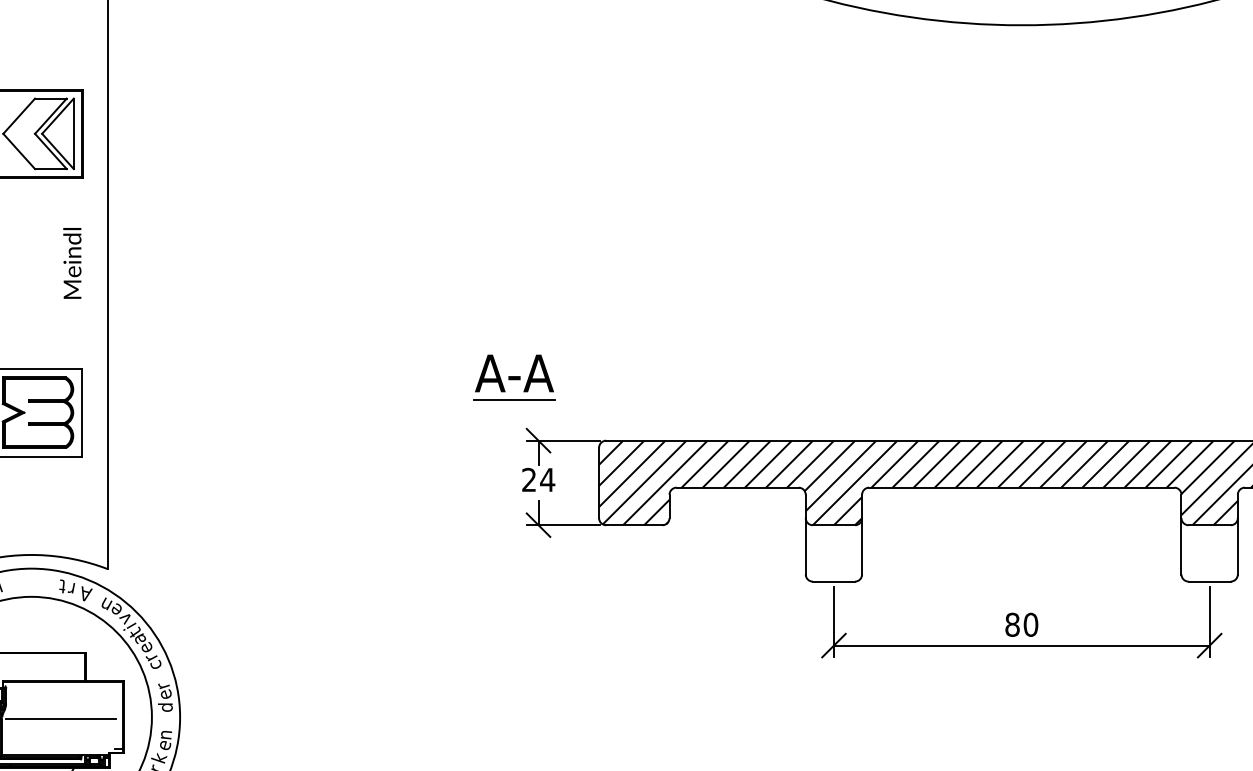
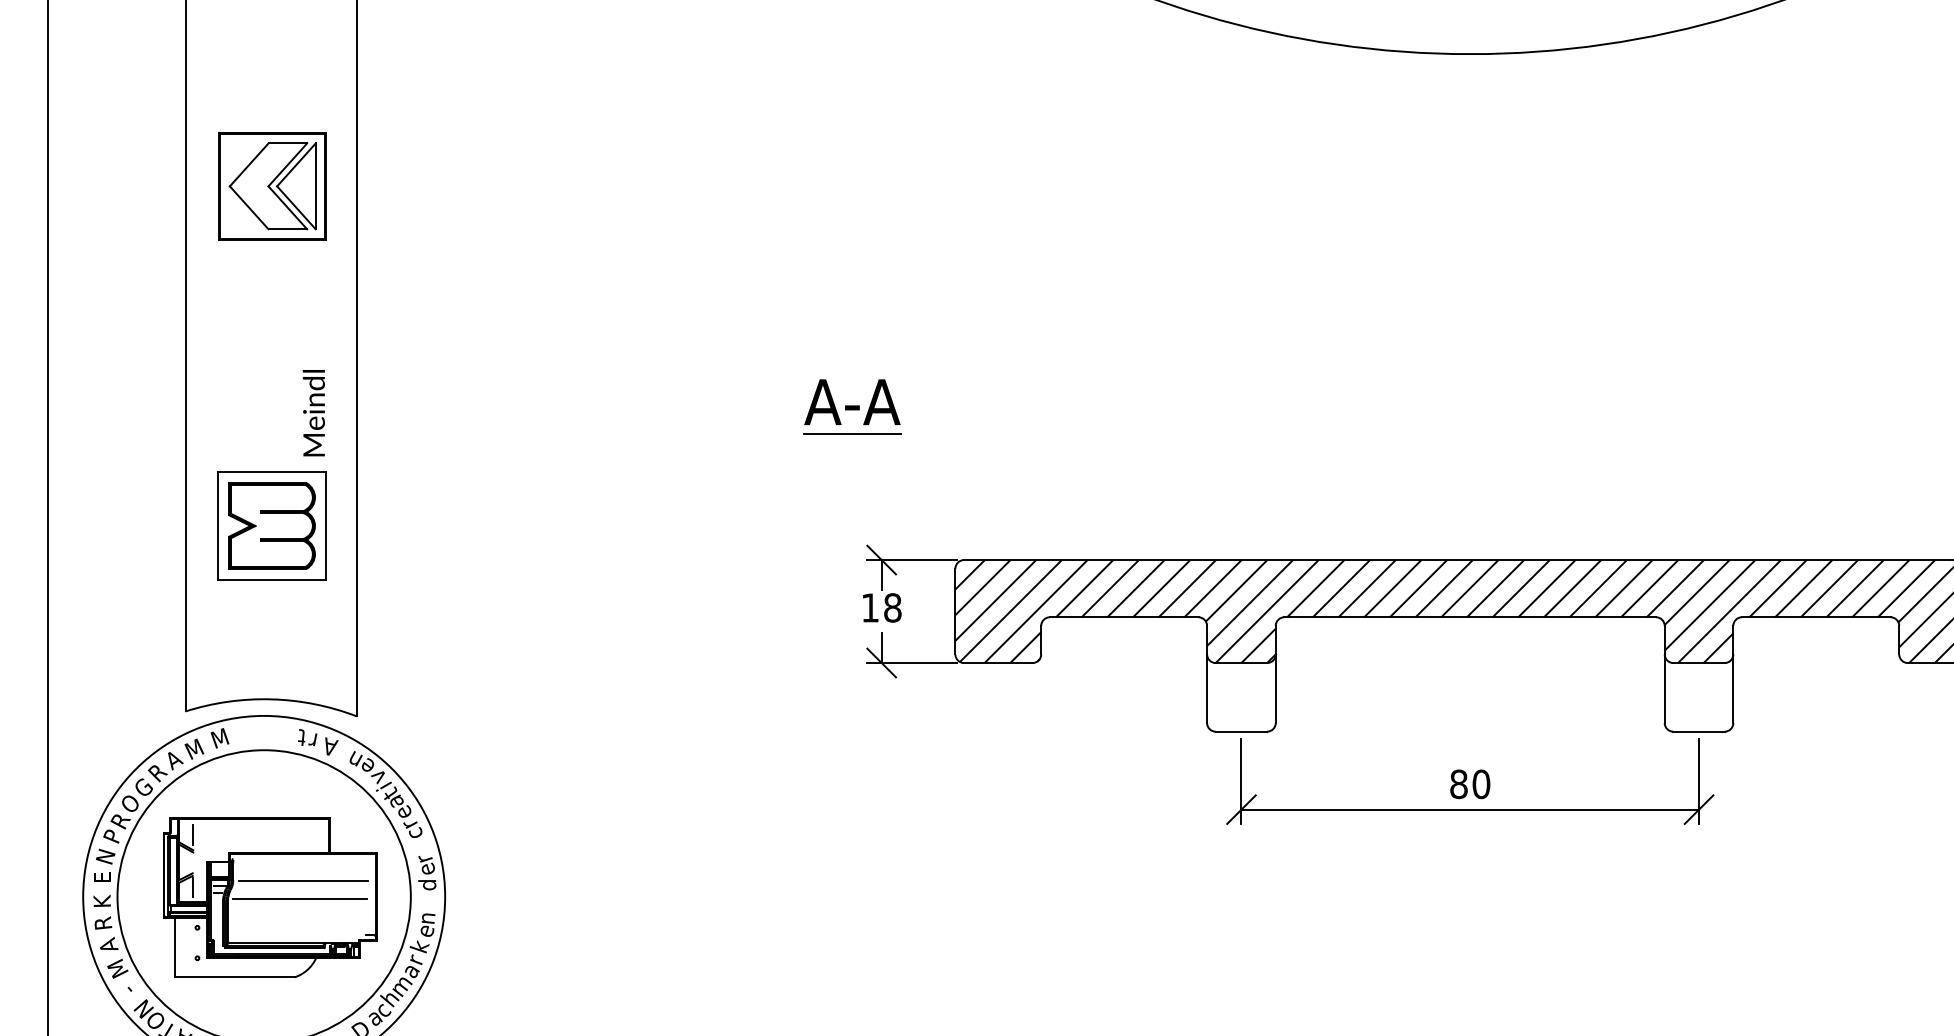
text: (72, 263) -> (313, 413), moved
part: (514, 377) -> (852, 406), moved
text: (538, 479) -> (881, 607), 24 -> 18
line: (62, 704) -> (302, 881), added

